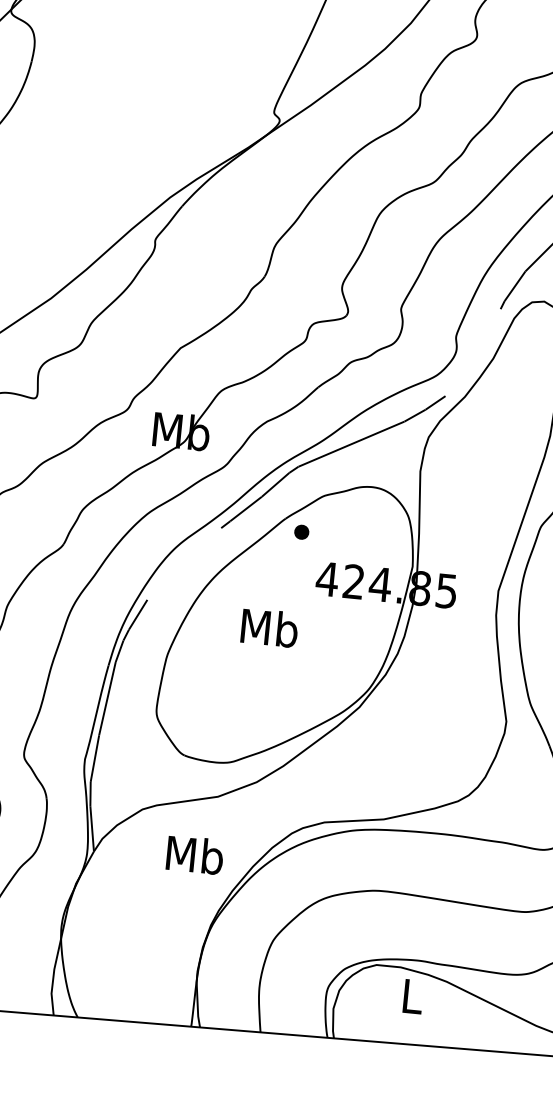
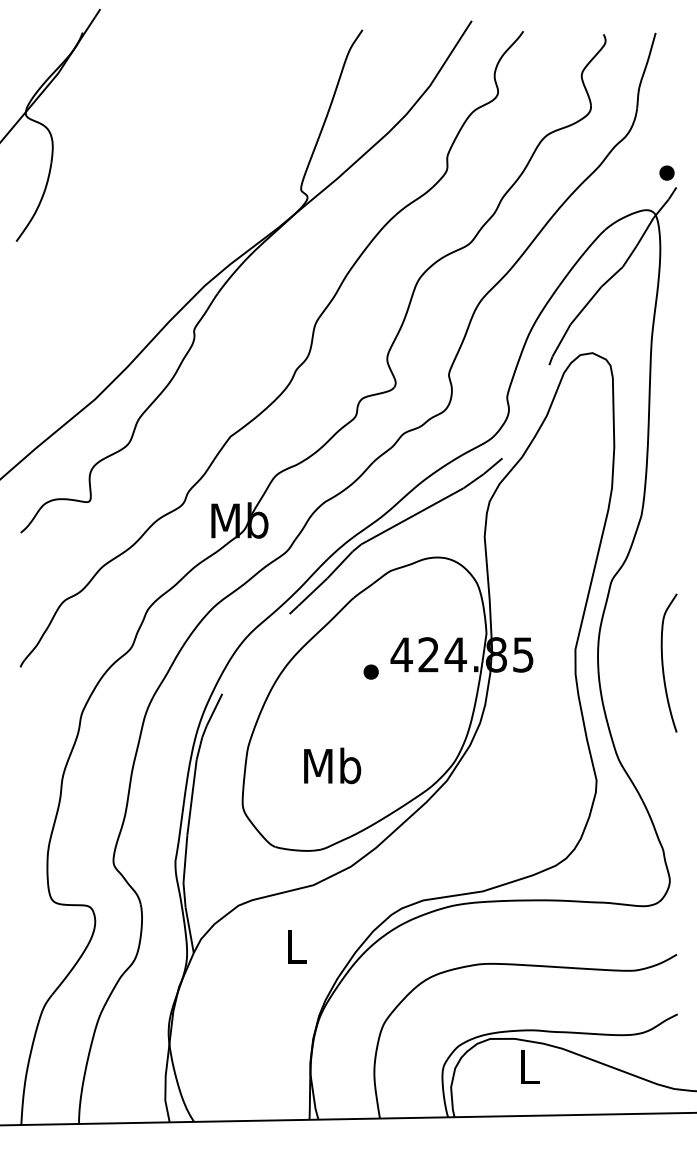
part: (301, 531) -> (370, 671), moved
text: (269, 627) -> (332, 765), moved
text: (194, 855) -> (295, 946), Mb -> L

